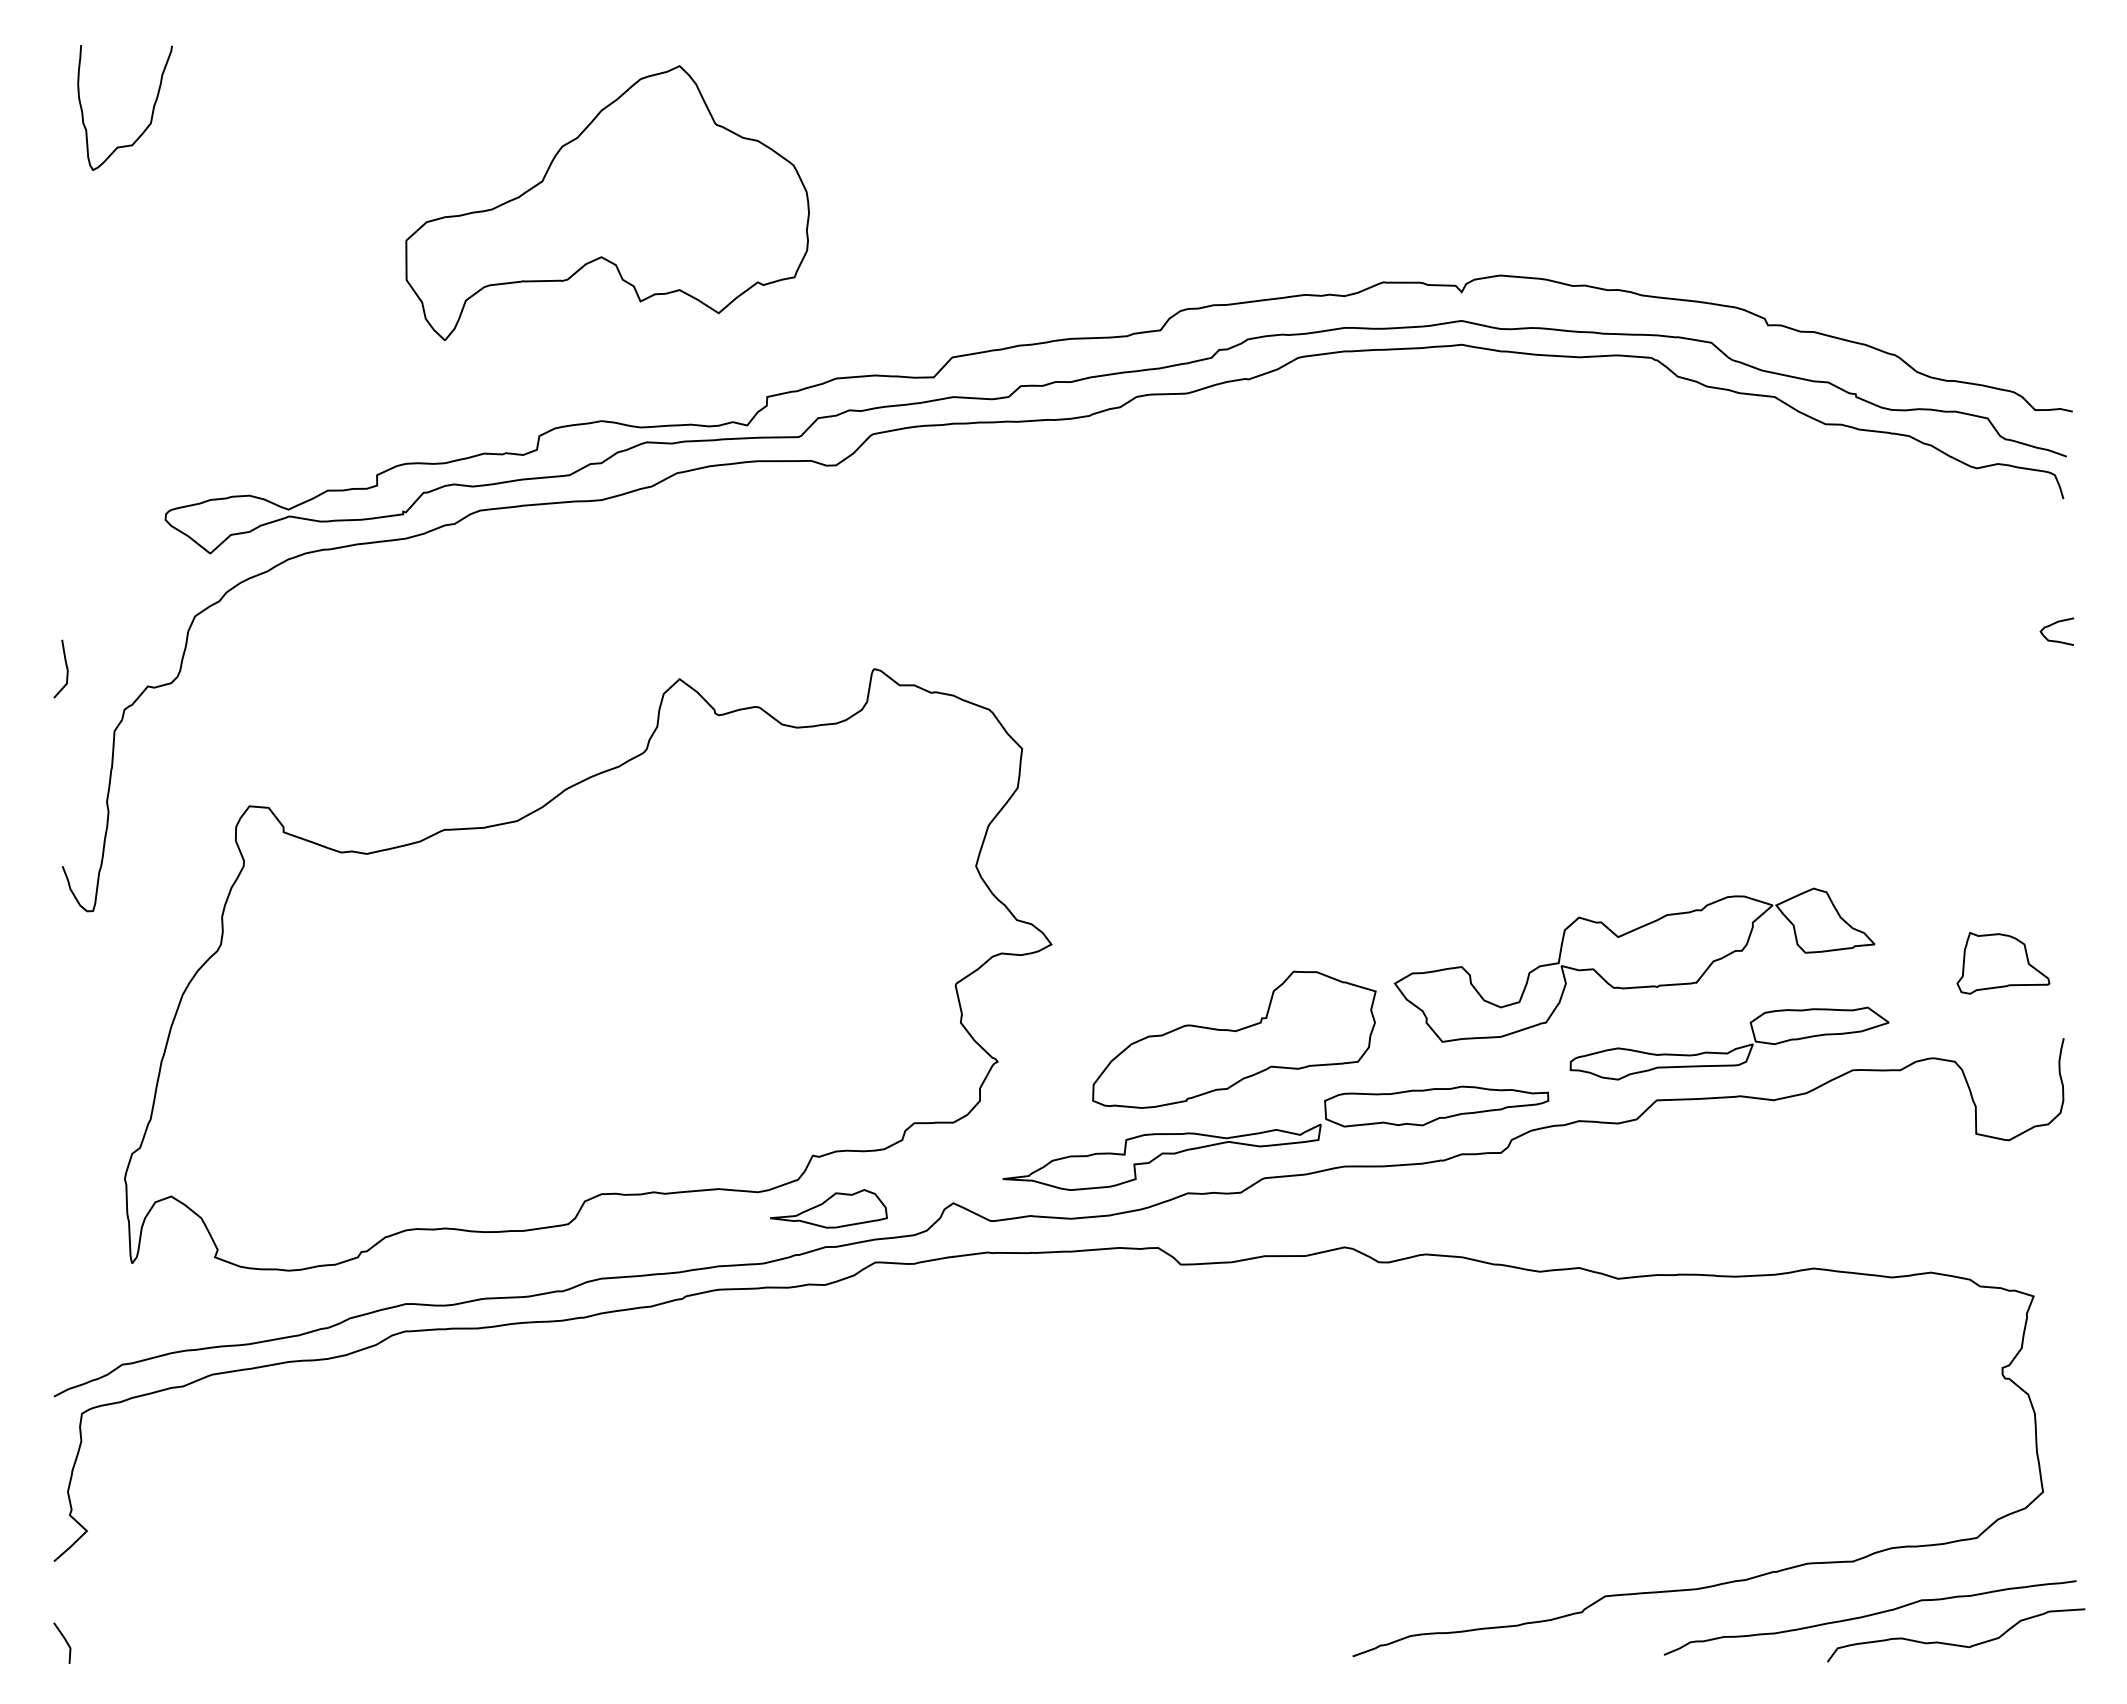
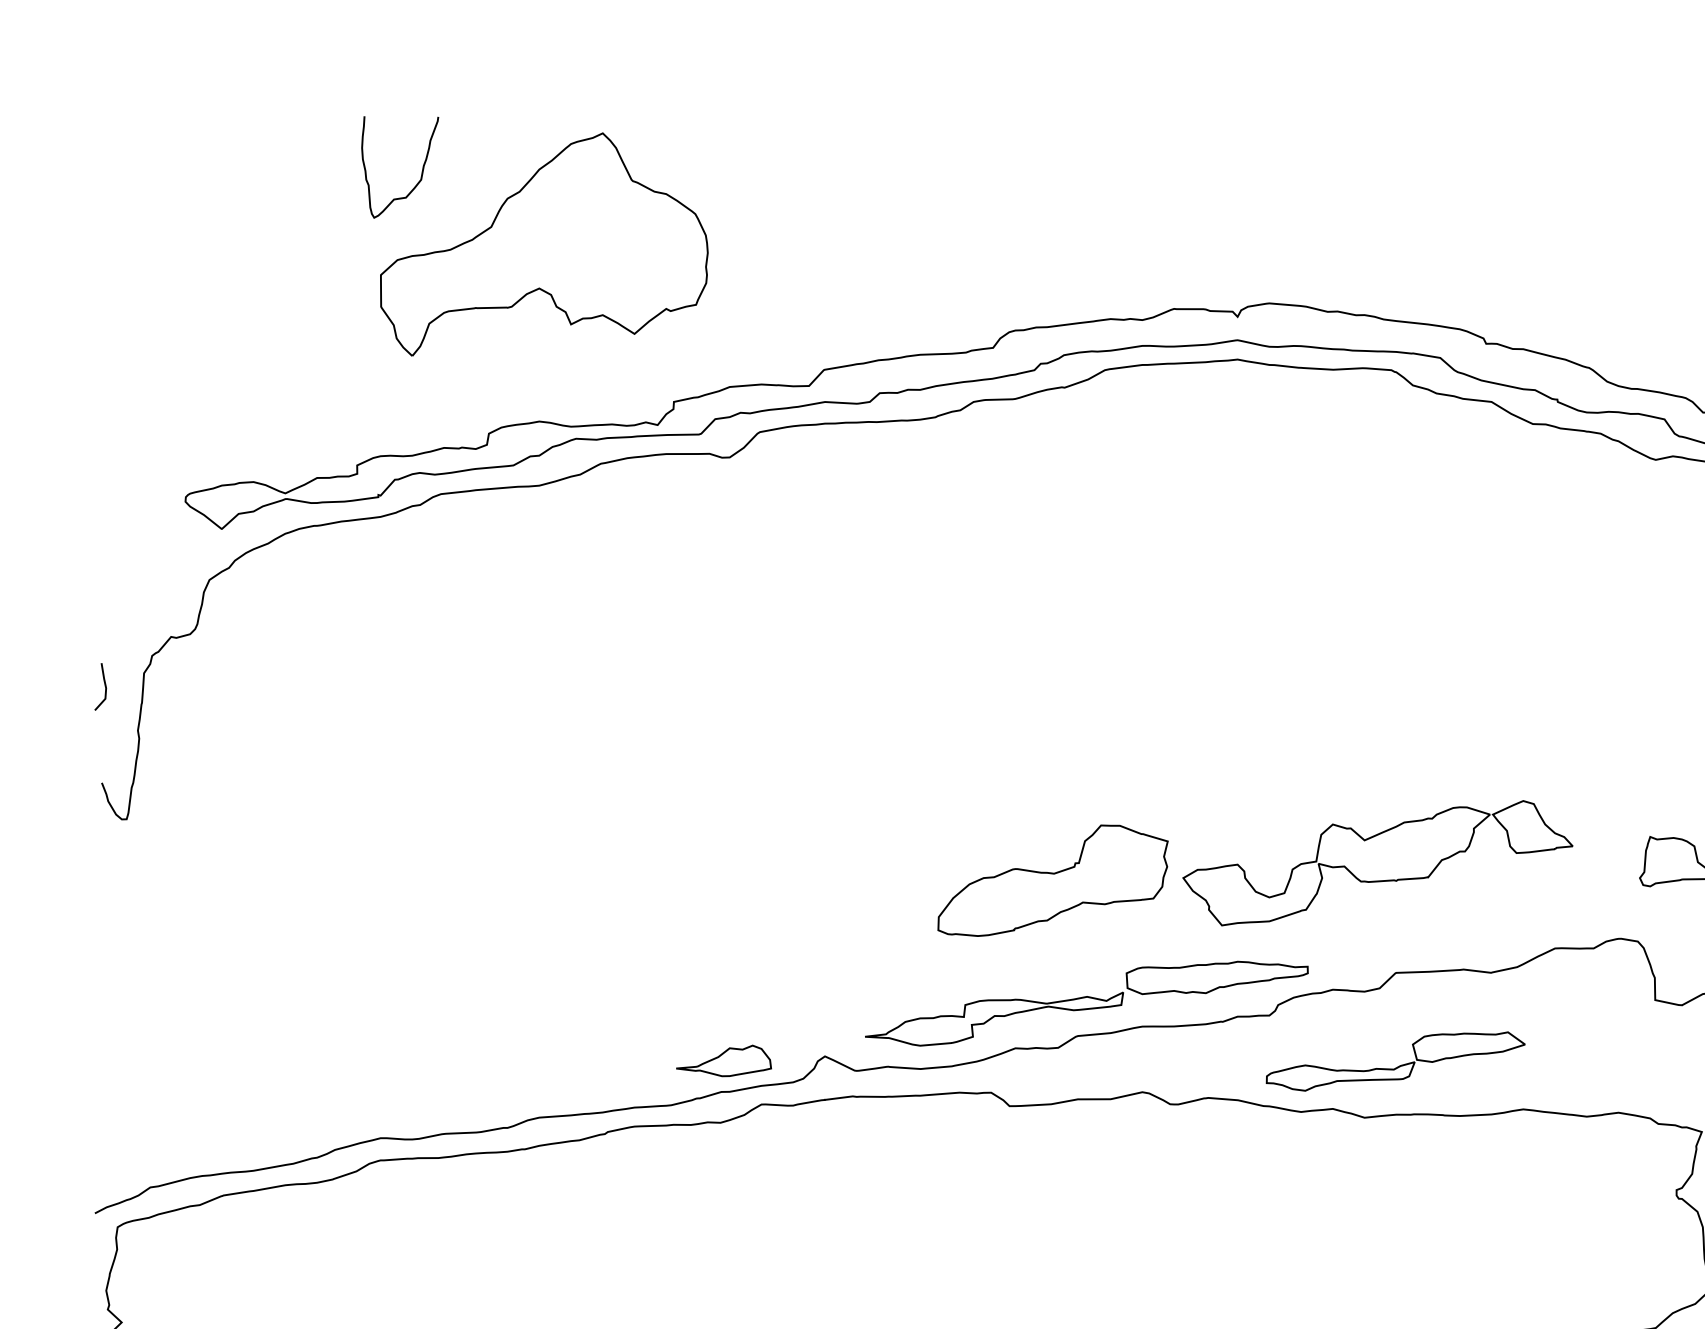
curve: (151, 113) -> (421, 171), moved
line: (65, 665) -> (104, 684), moved
part: (588, 969) -> (528, 866), removed
part: (1234, 1039) -> (1053, 880), moved
part: (1732, 1049) -> (1398, 1066), moved

